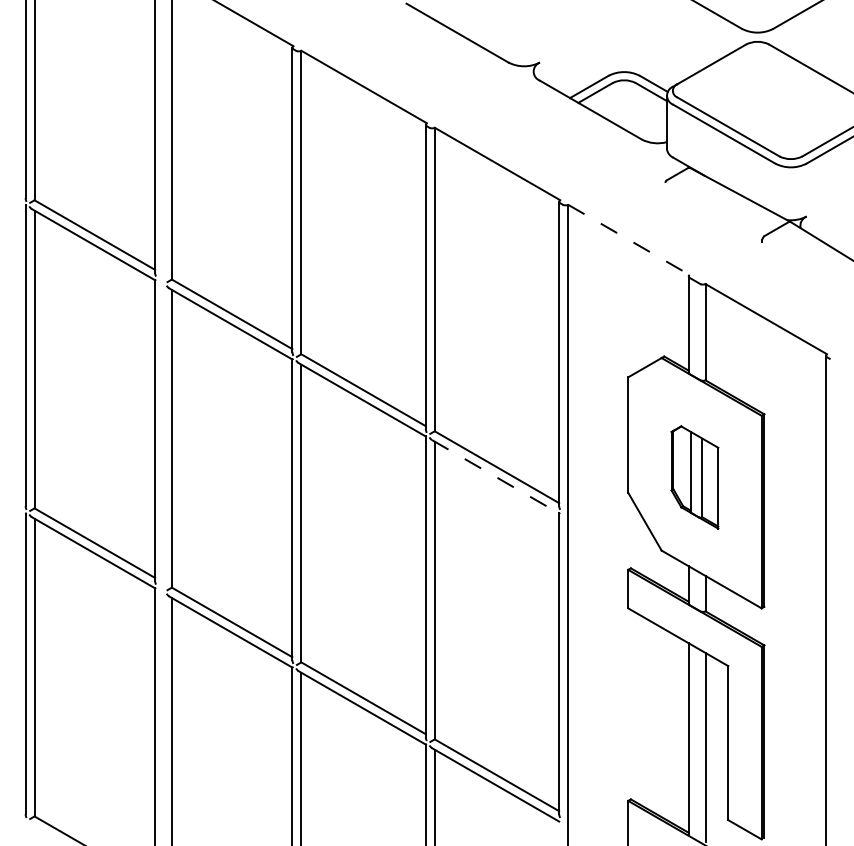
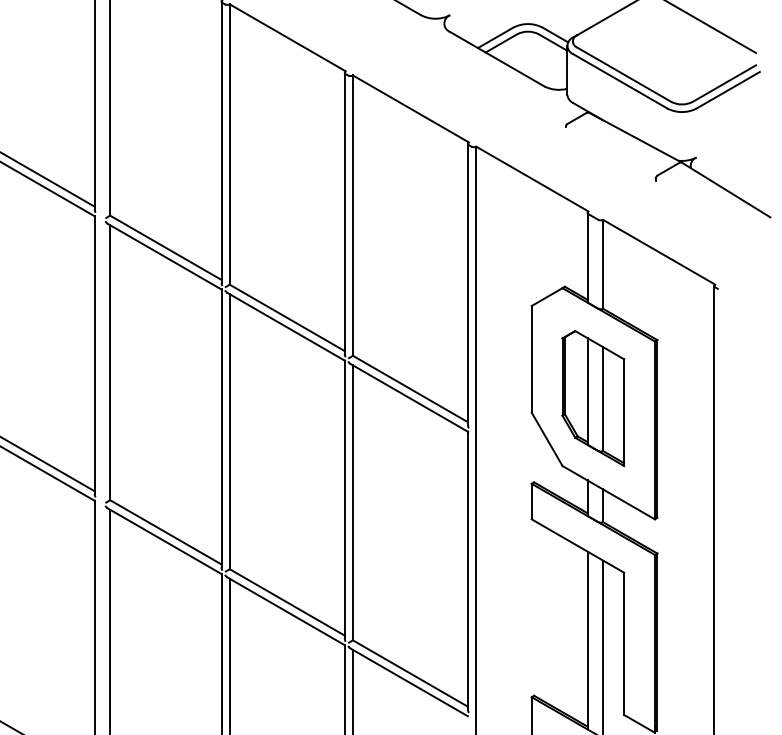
line: (629, 240) -> (532, 179), dashed -> solid
line: (496, 477) -> (410, 398), dashed -> solid
part: (694, 477) -> (592, 398), size x1.43

